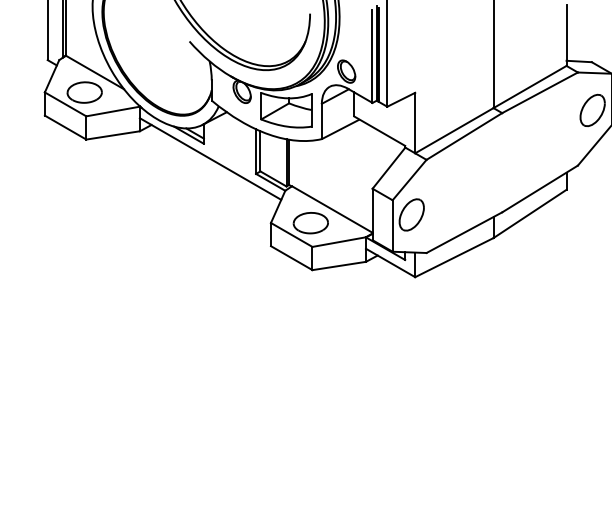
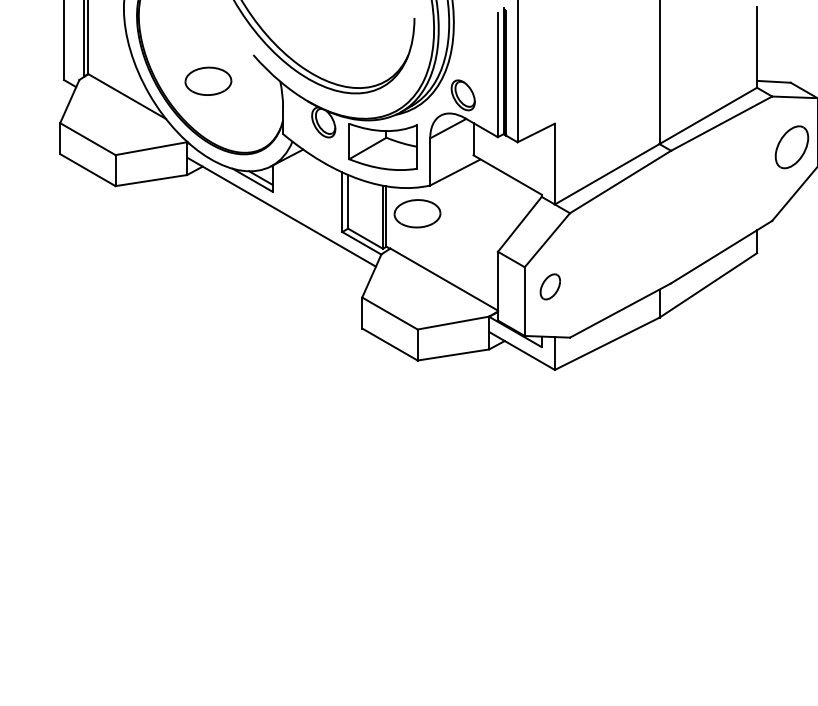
part: (84, 91) -> (208, 80), moved
part: (411, 214) -> (550, 286), size x0.6
part: (310, 222) -> (417, 213), moved

